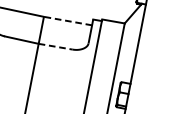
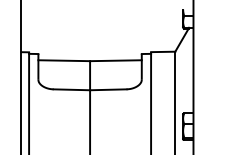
line: (67, 20) -> (115, 60), dashed -> solid
line: (55, 46) -> (108, 89), dashed -> solid

